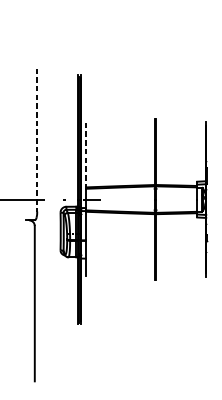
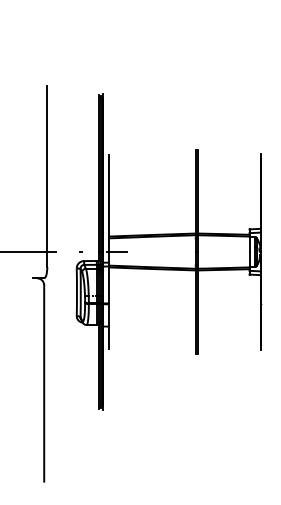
line: (37, 140) -> (47, 177), dashed -> solid
line: (85, 154) -> (108, 195), dashed -> solid

